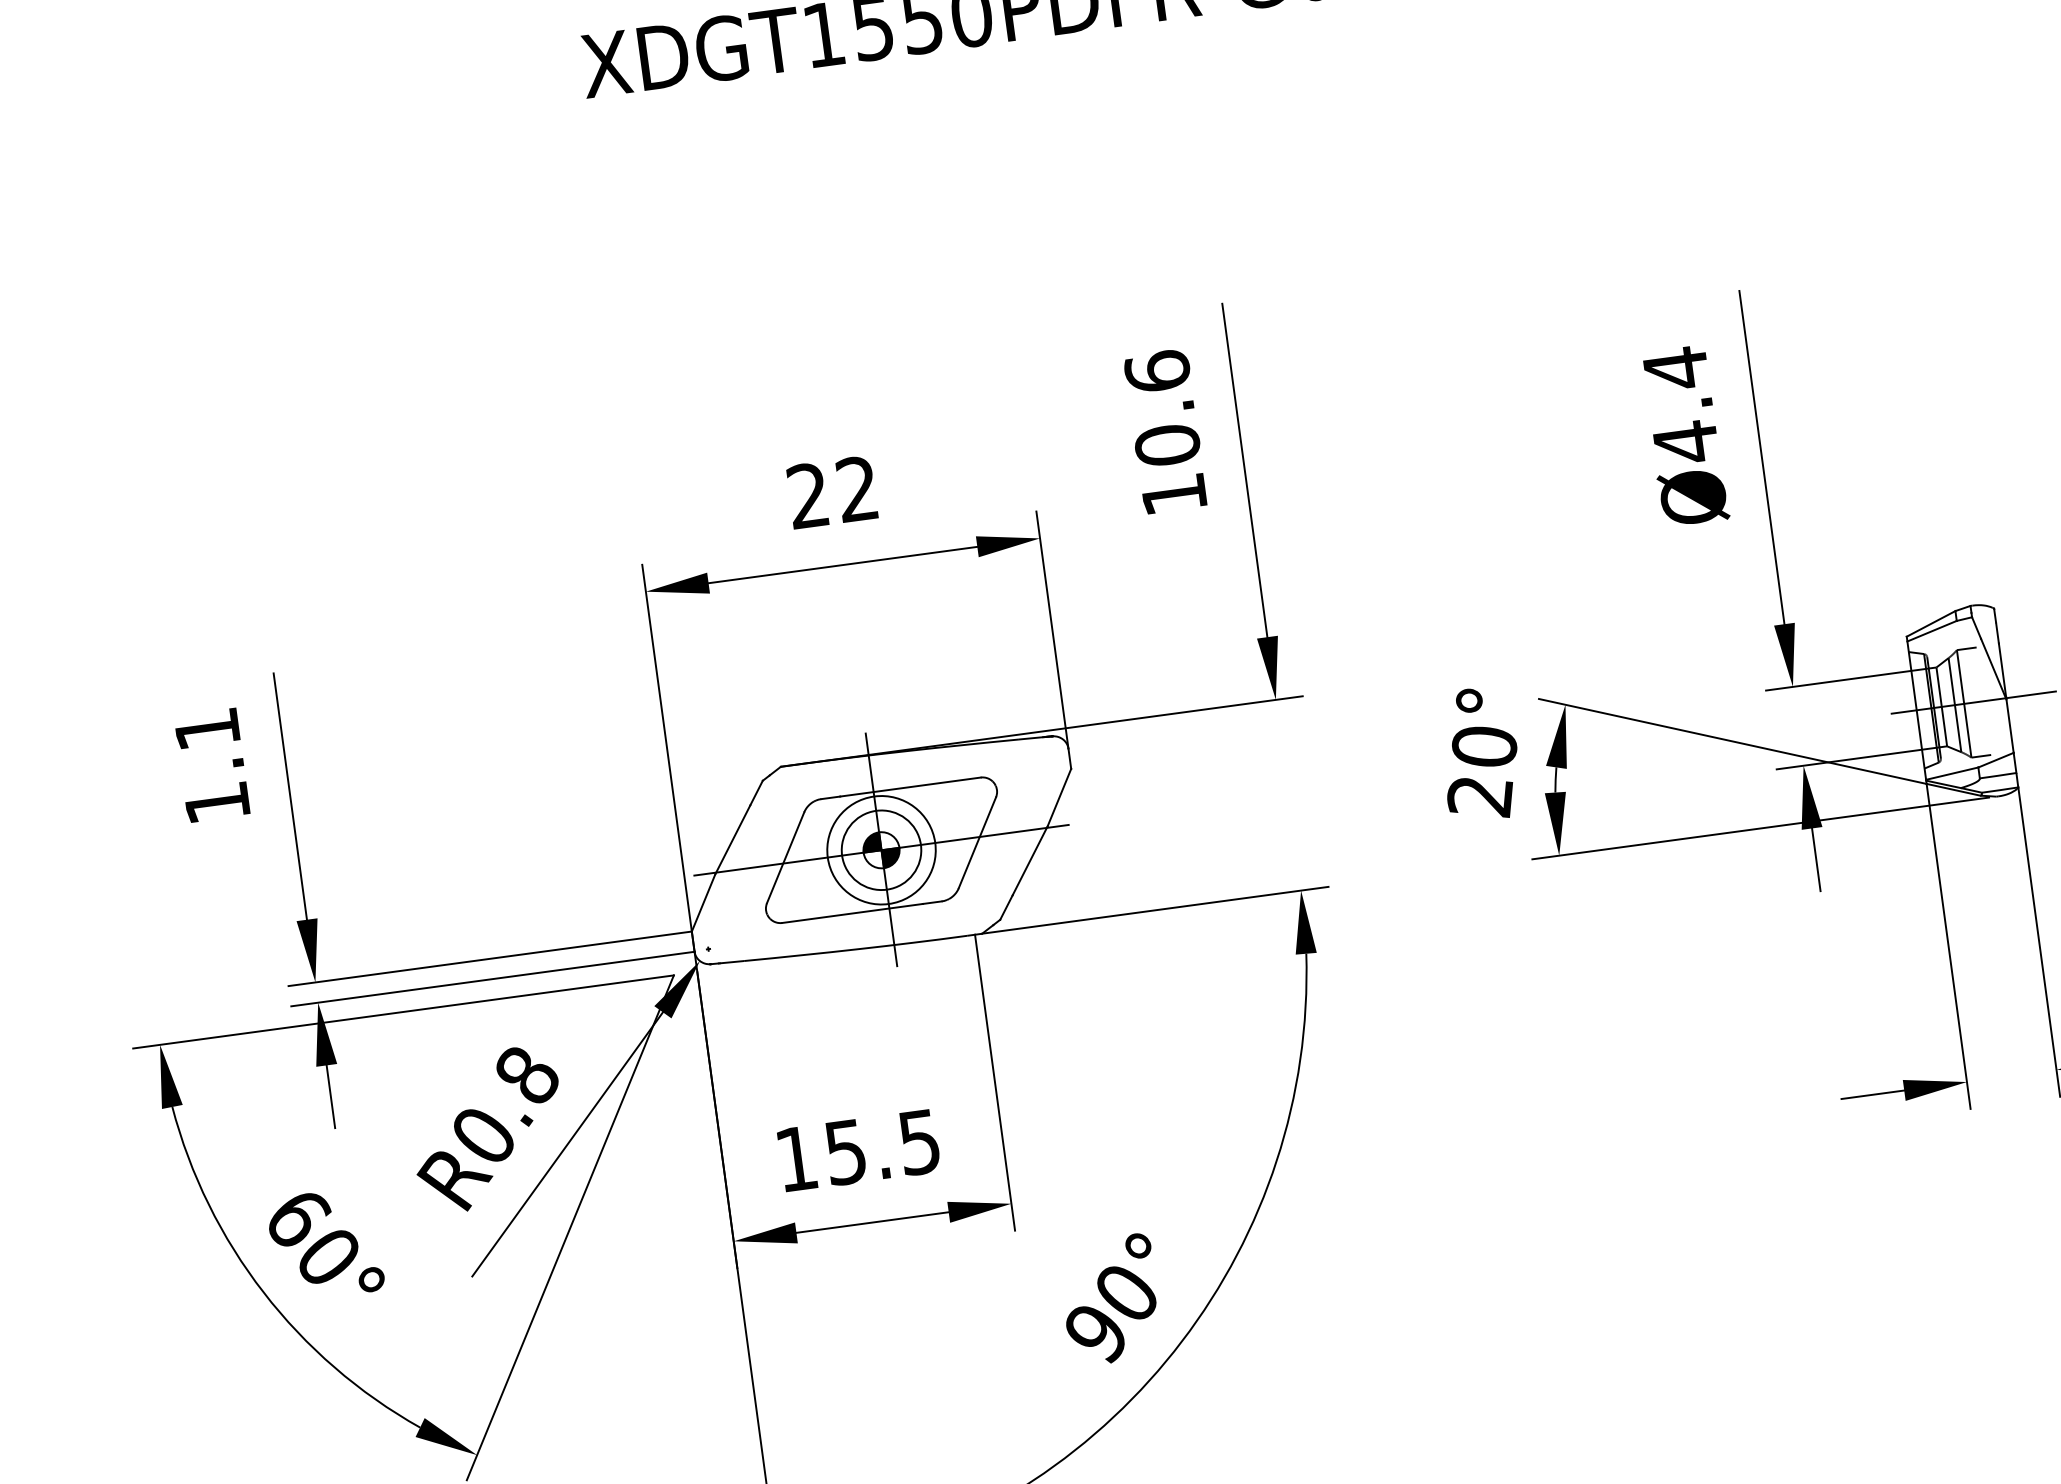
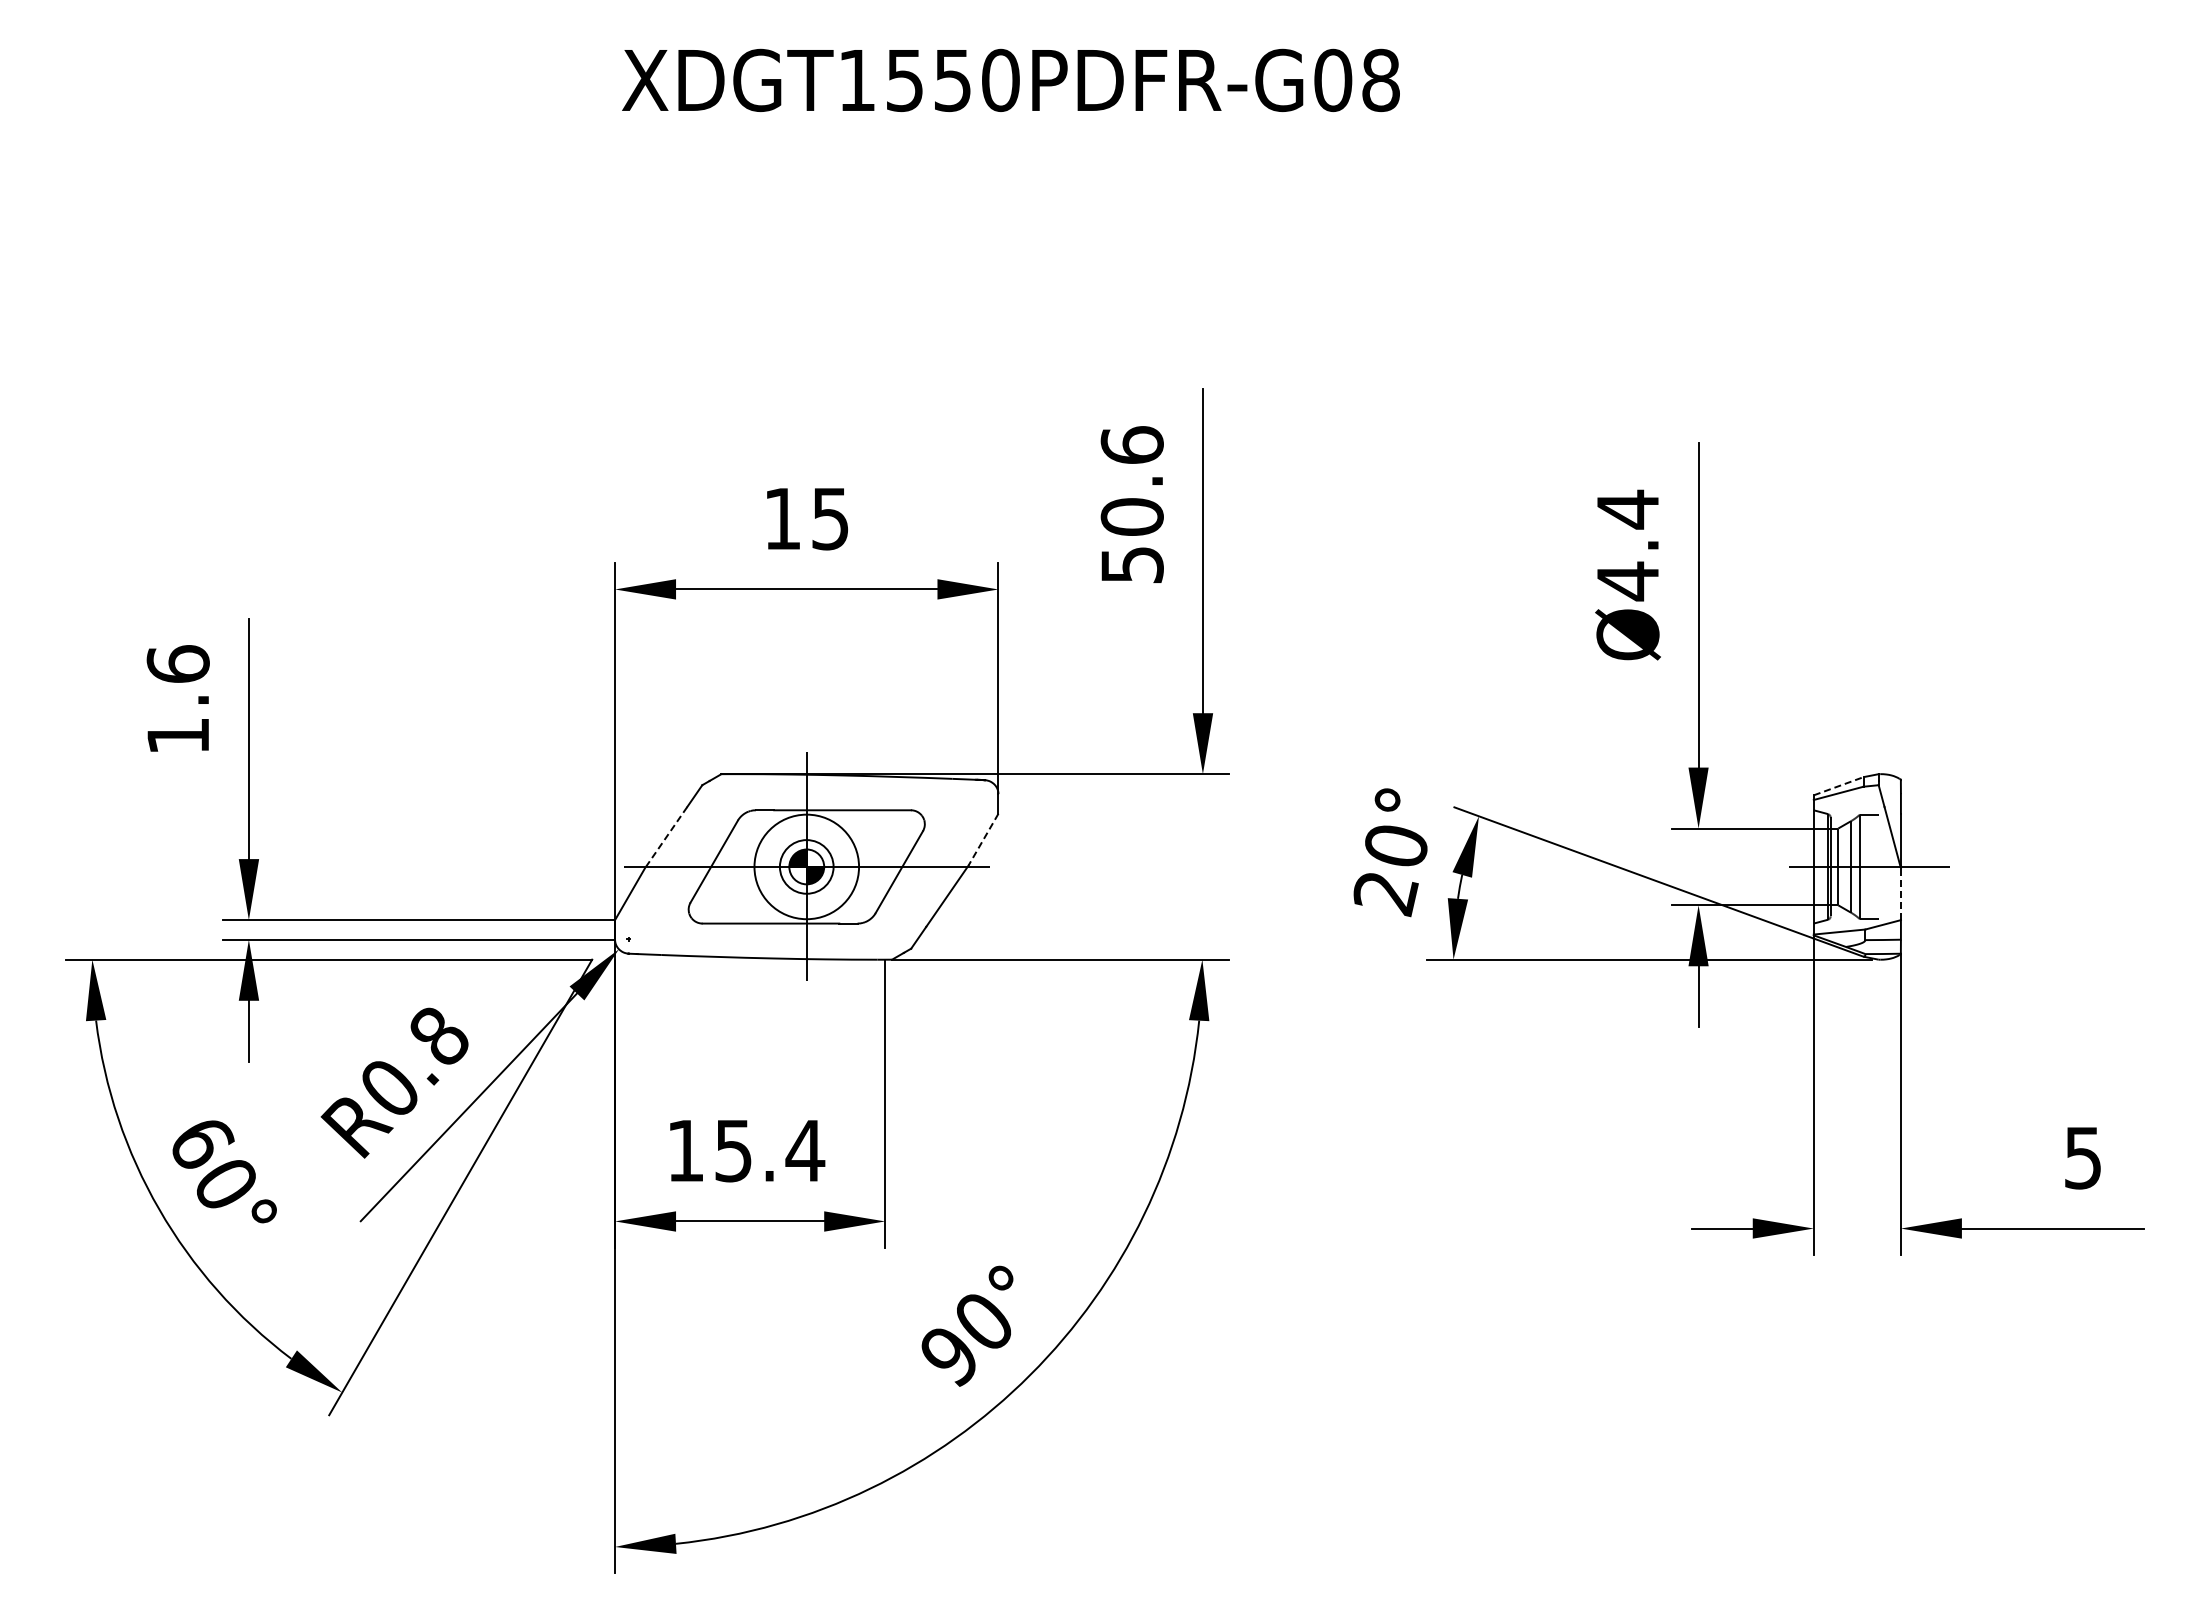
text: (832, 492) -> (806, 518), 22 -> 15
text: (1174, 495) -> (1132, 565), 10.6 -> 50.6
line: (1930, 624) -> (1838, 786), solid -> dashed
line: (2009, 726) -> (1900, 894), solid -> dashed
text: (206, 728) -> (177, 663), 1.1 -> 1.6
line: (1059, 797) -> (983, 839), solid -> dashed
line: (732, 840) -> (665, 838), solid -> dashed
circle: (881, 849) -> (806, 866), size x0.7
text: (919, 1142) -> (805, 1151), 15.5 -> 15.4

